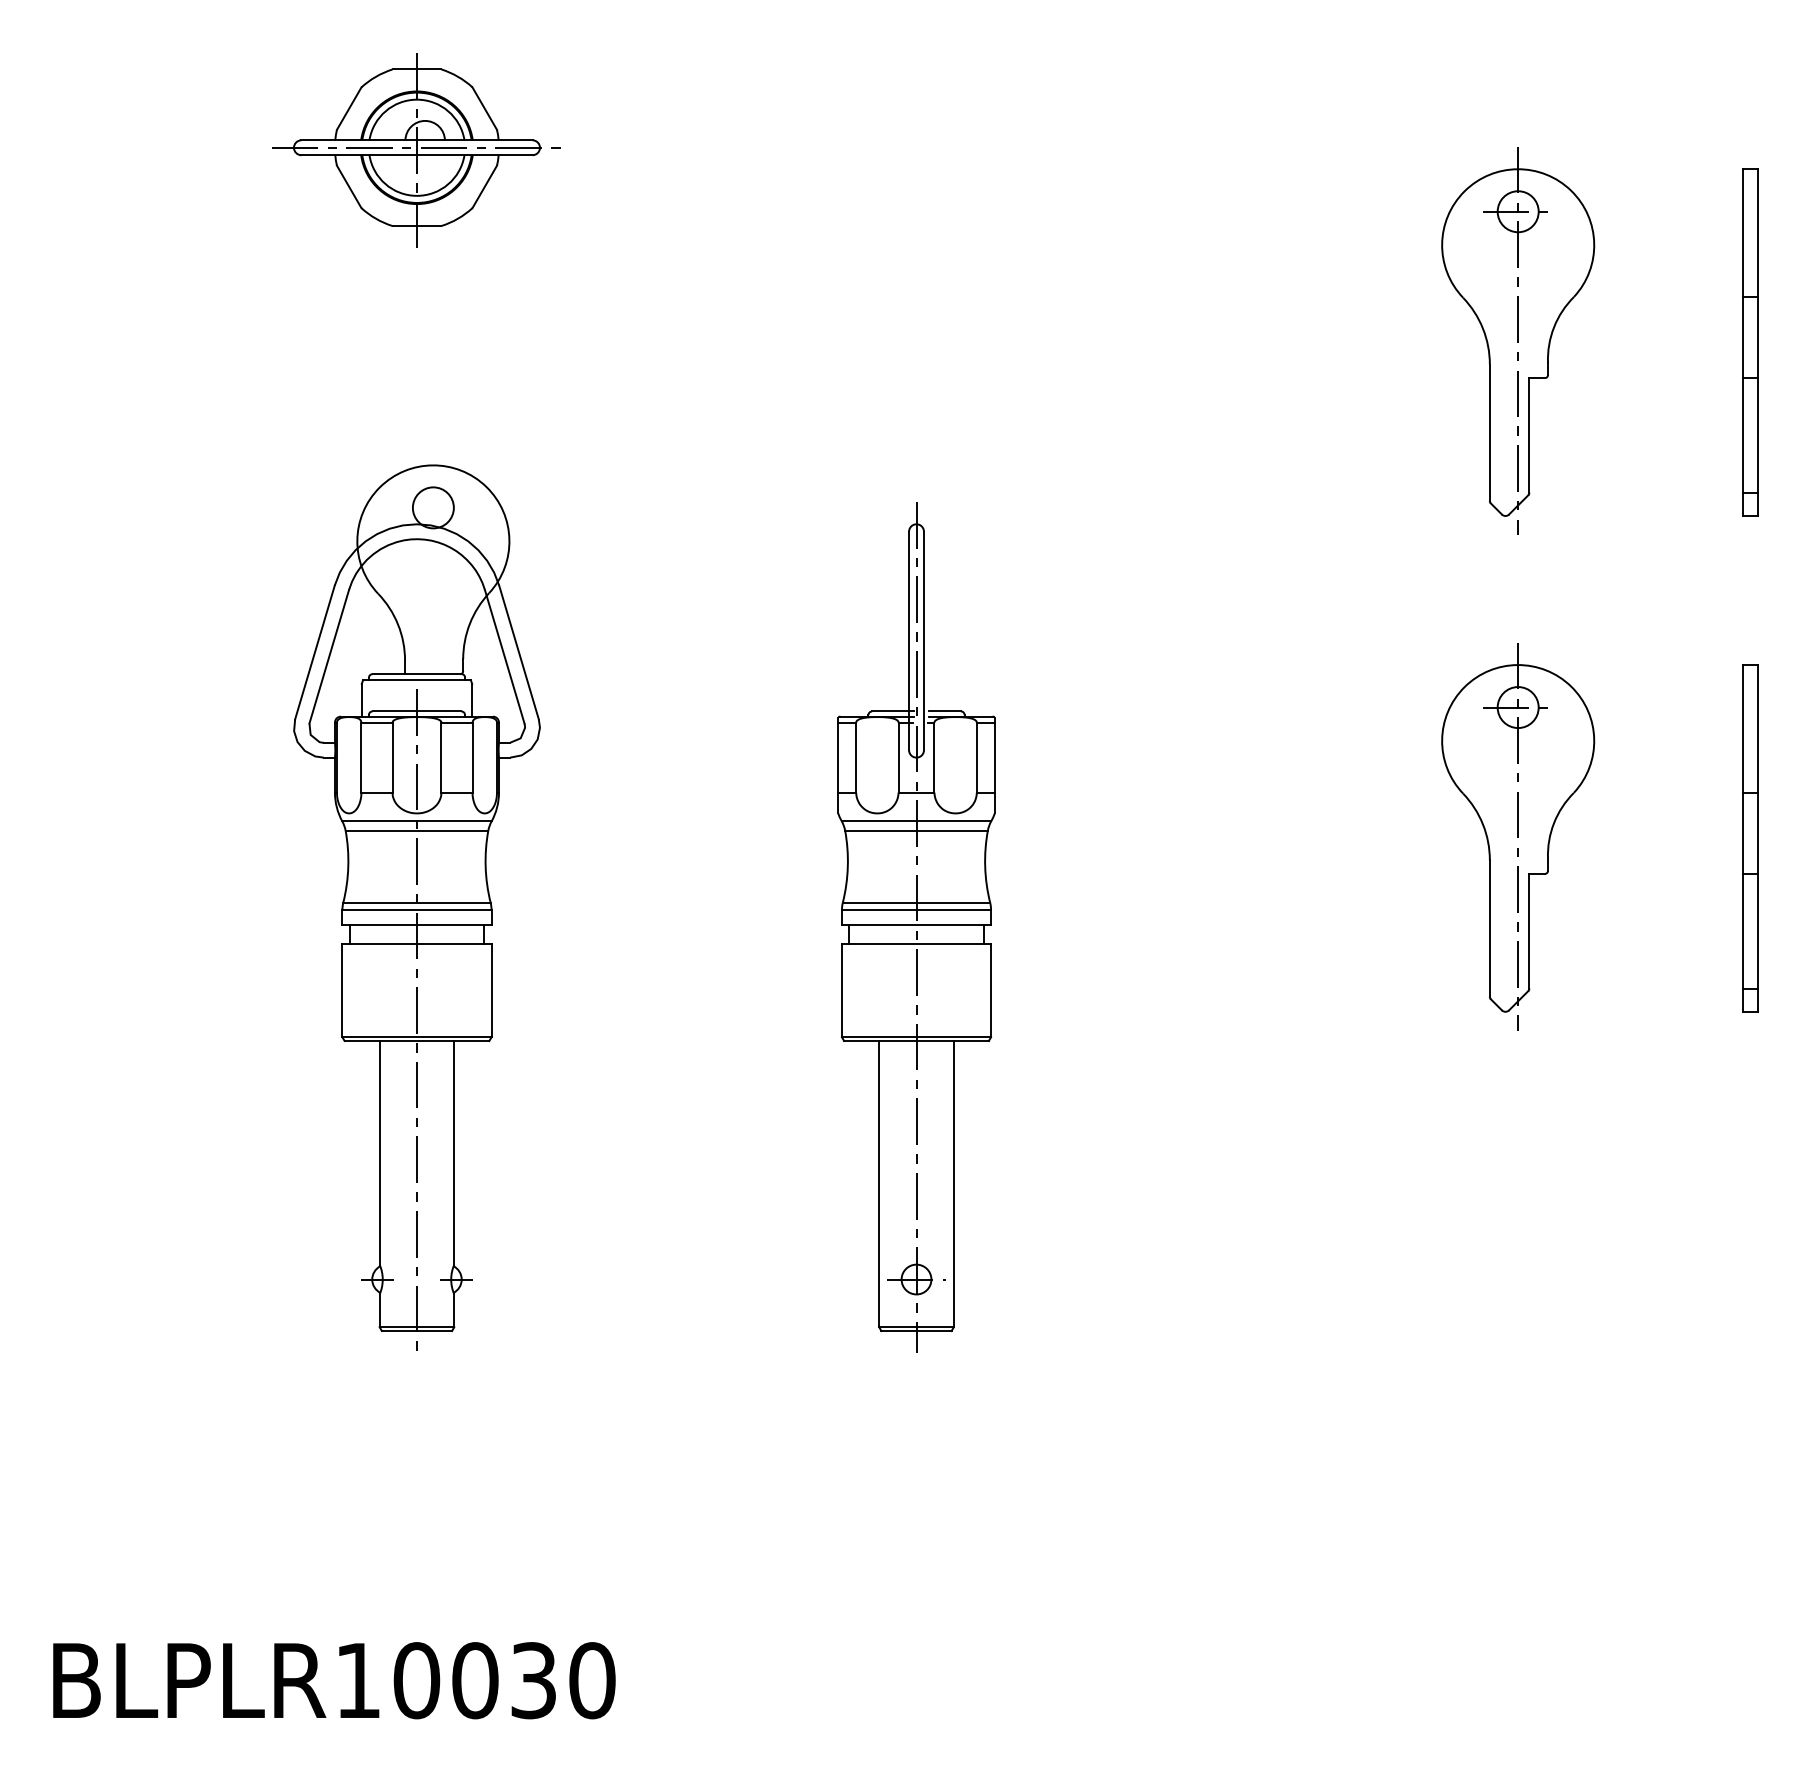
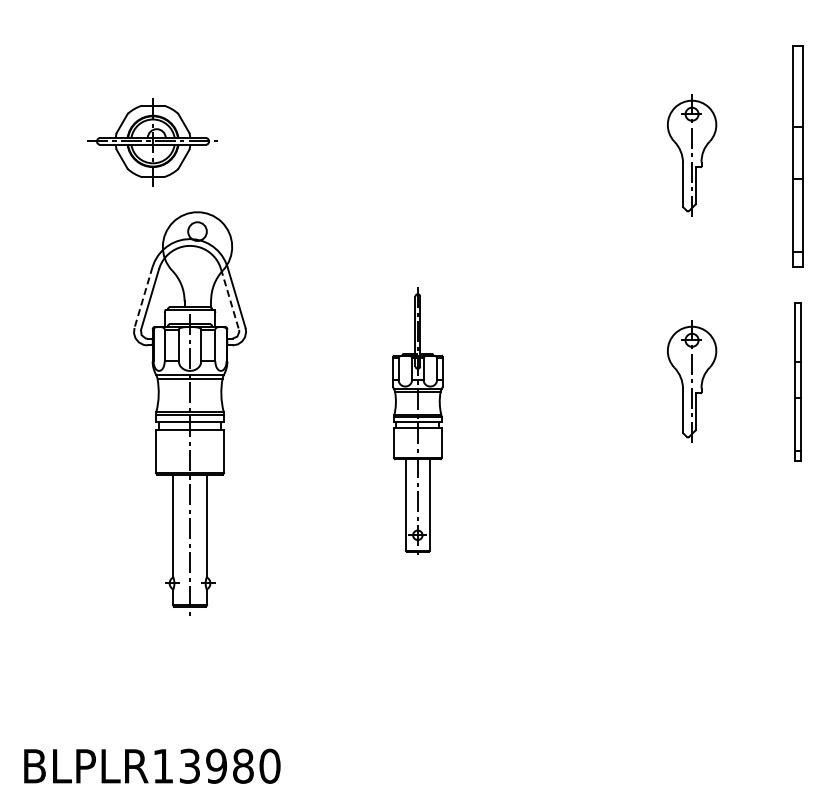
part: (415, 150) -> (152, 142), moved
part: (1516, 340) -> (691, 155), size x0.7
part: (1749, 340) -> (797, 155), size x1.4
line: (314, 652) -> (143, 297), solid -> dashed
line: (505, 656) -> (230, 299), solid -> dashed
part: (1516, 836) -> (691, 381), size x0.7
part: (915, 926) -> (417, 422), size x0.7
text: (474, 1678) -> (216, 765), BLPLR10030 -> BLPLR13980

